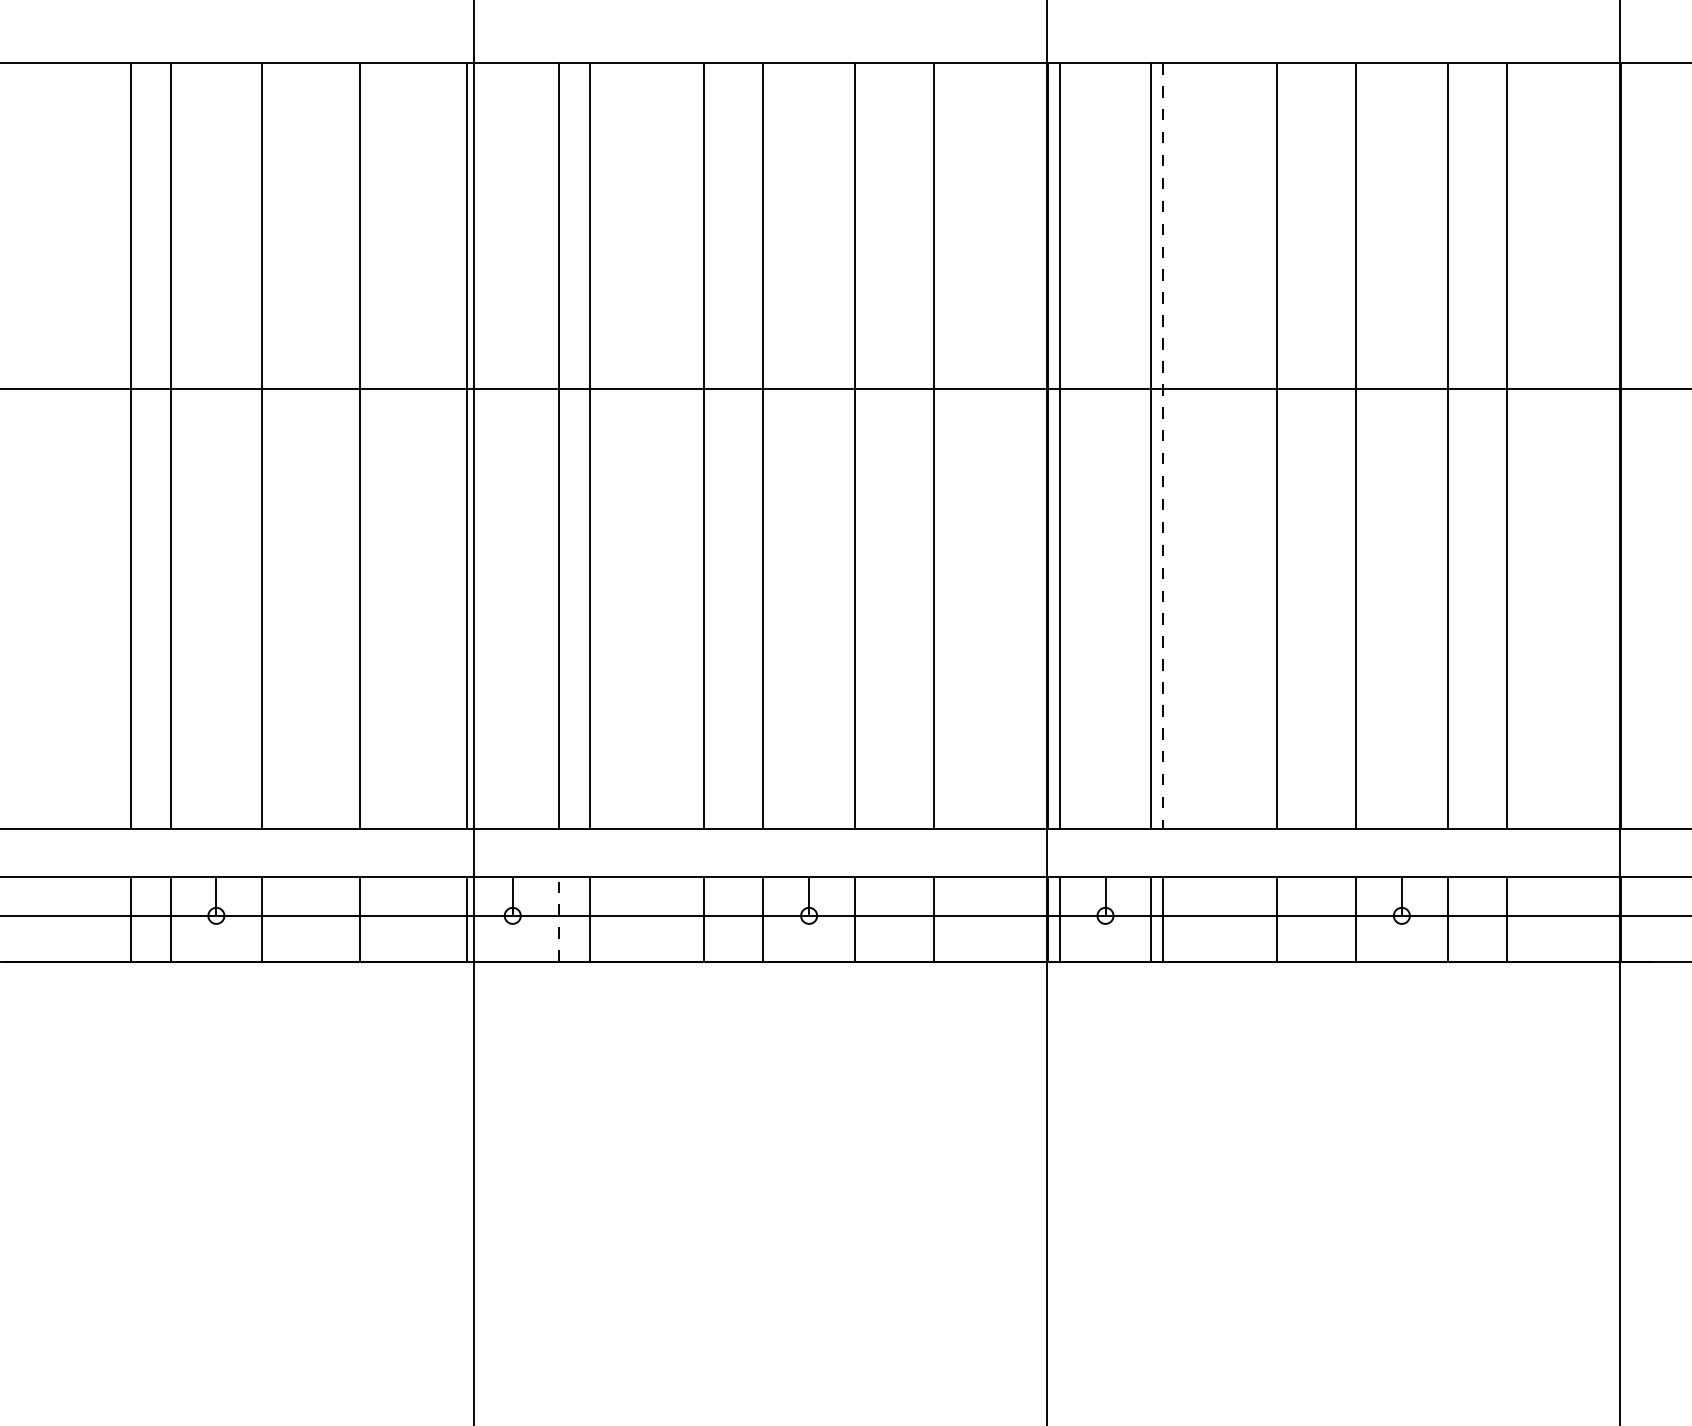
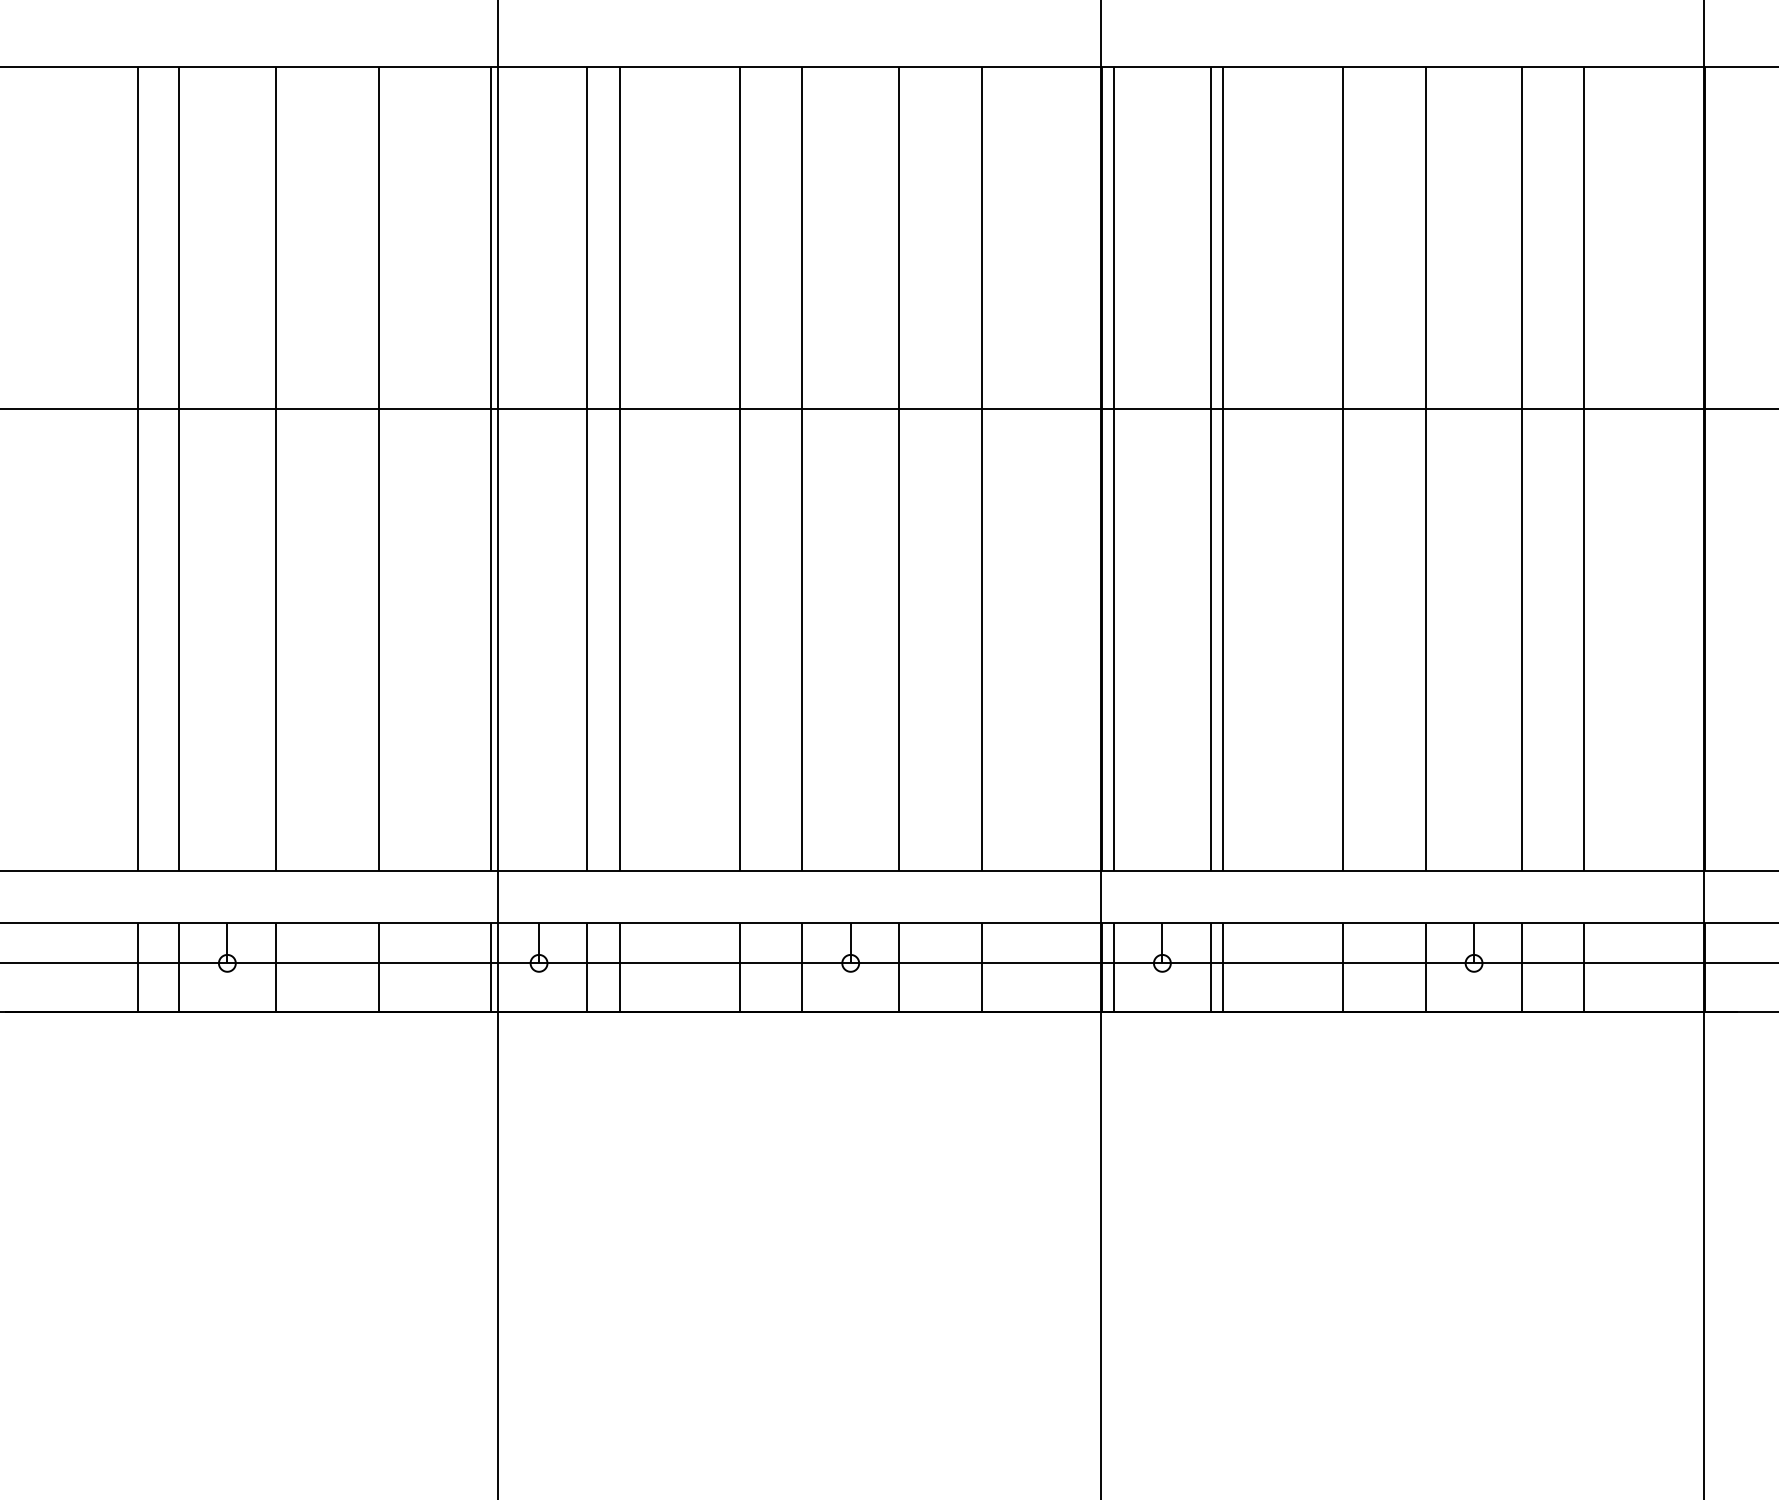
line: (1162, 446) -> (1222, 469), dashed -> solid
line: (558, 918) -> (587, 966), dashed -> solid

